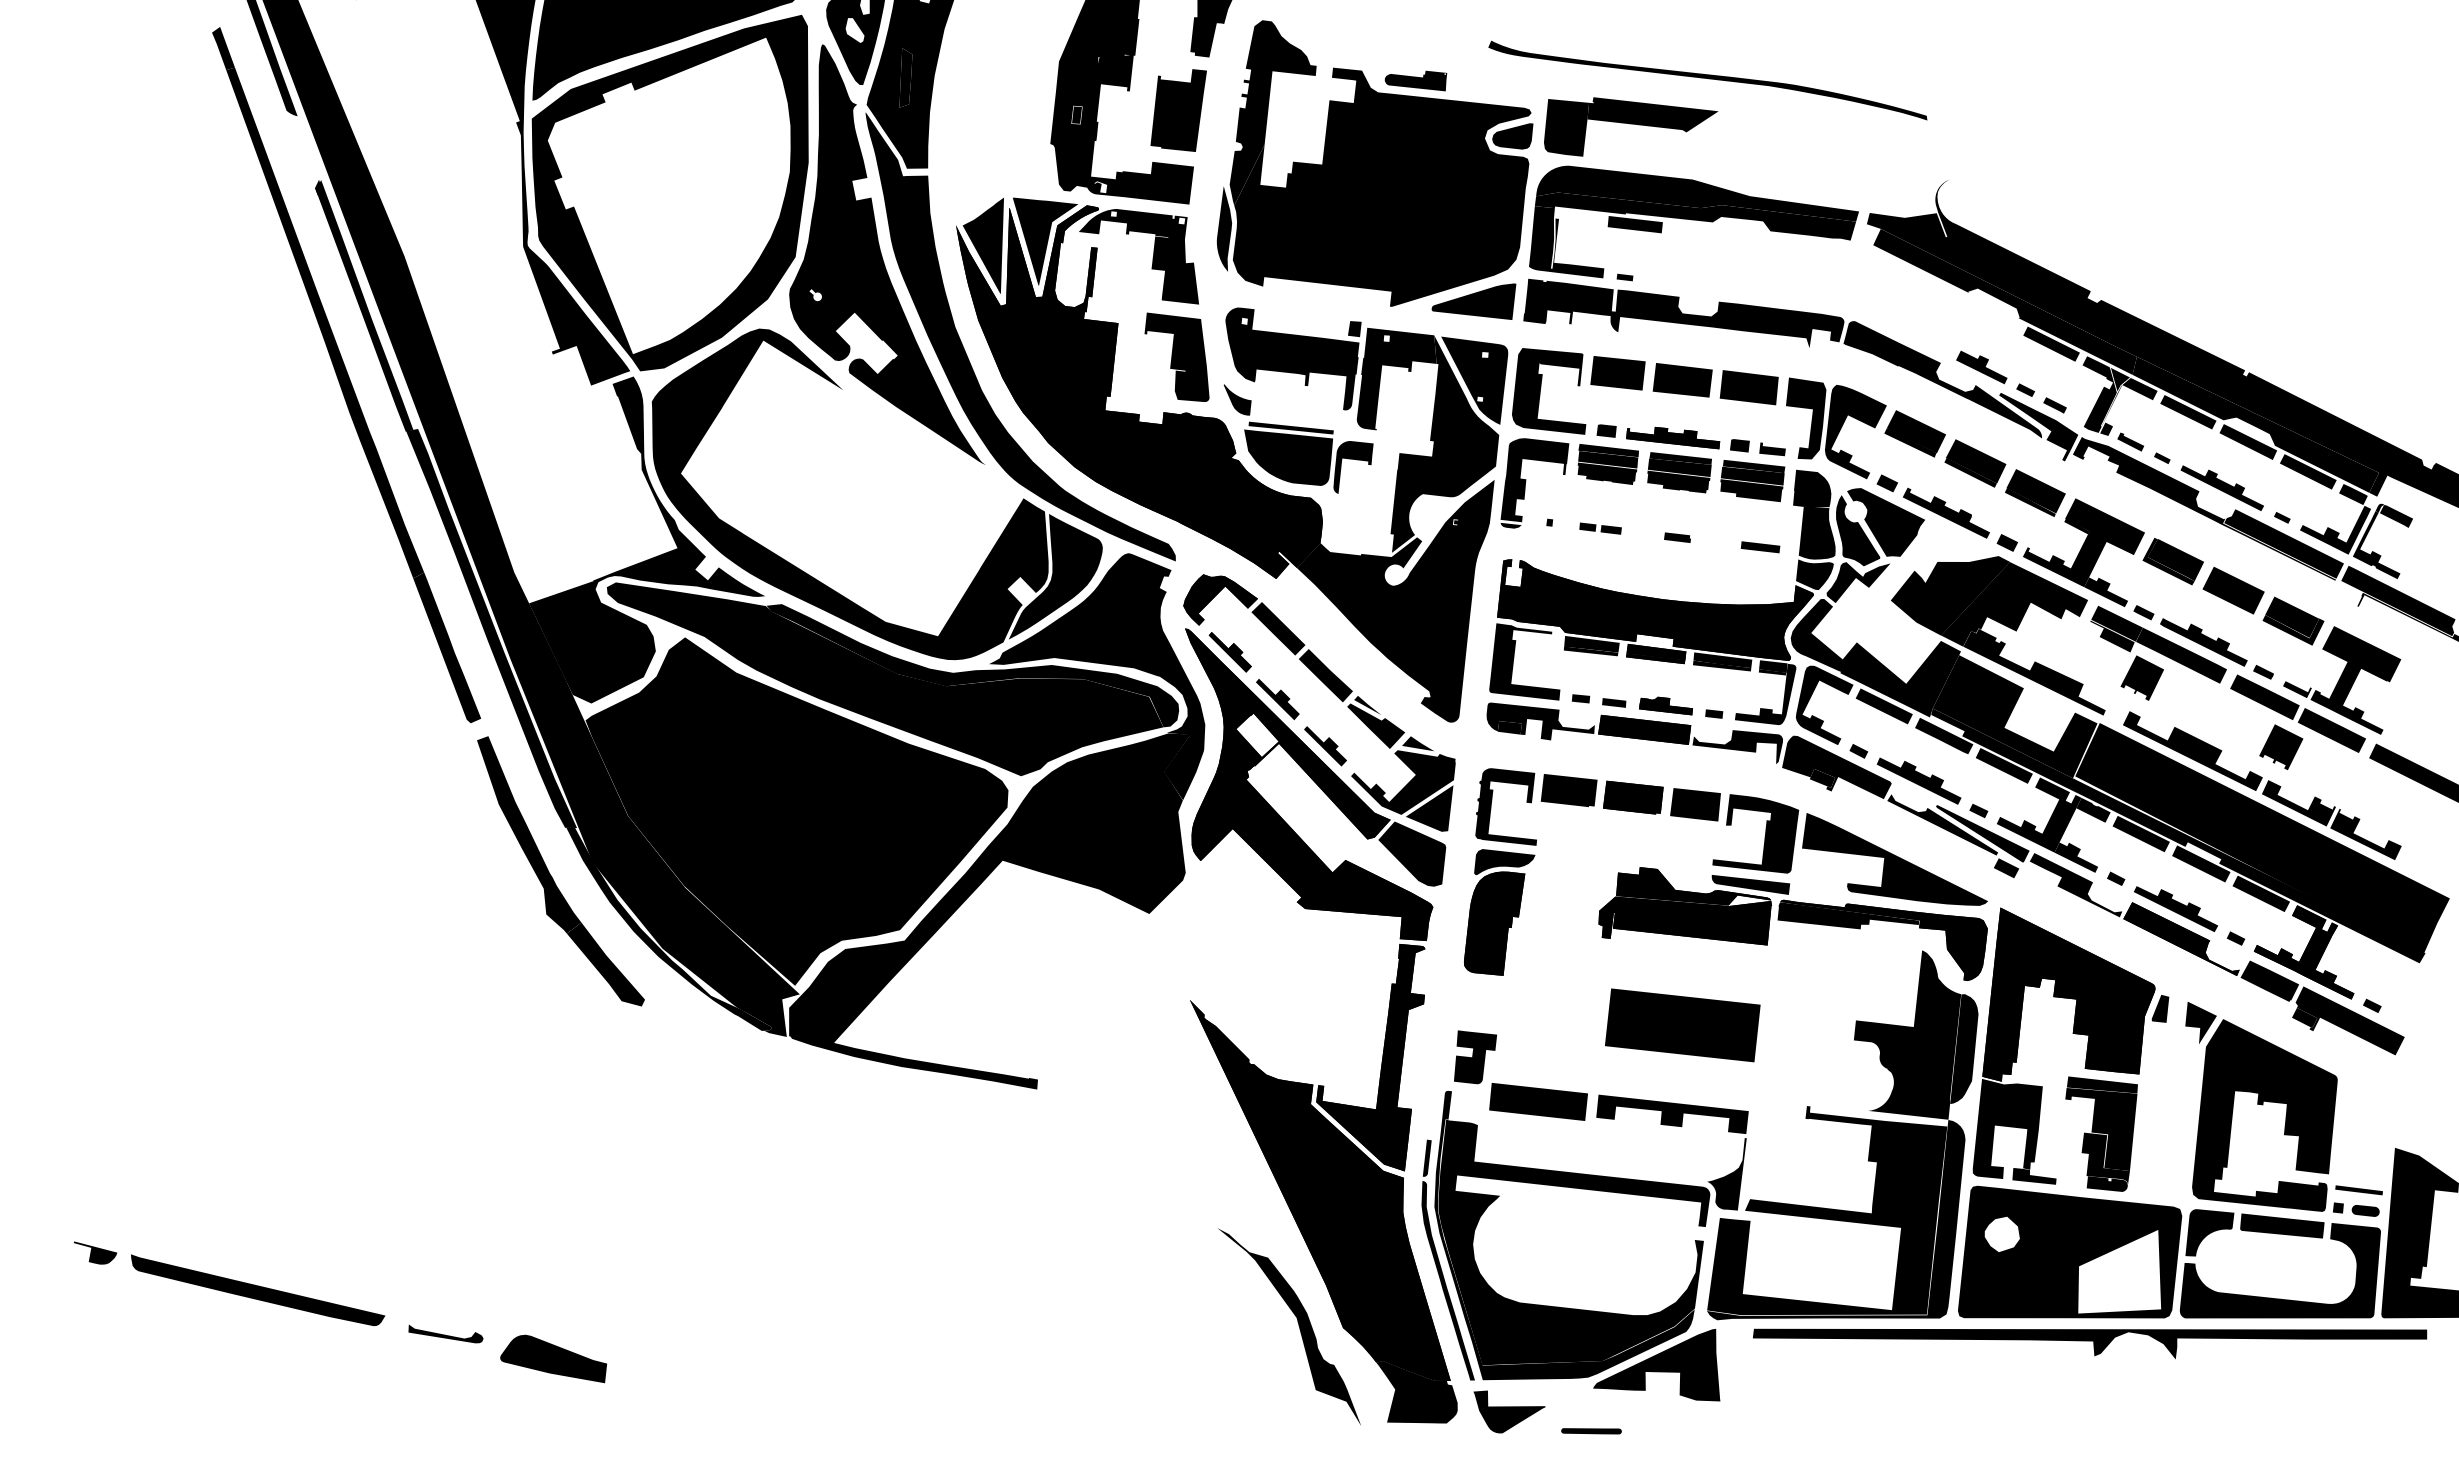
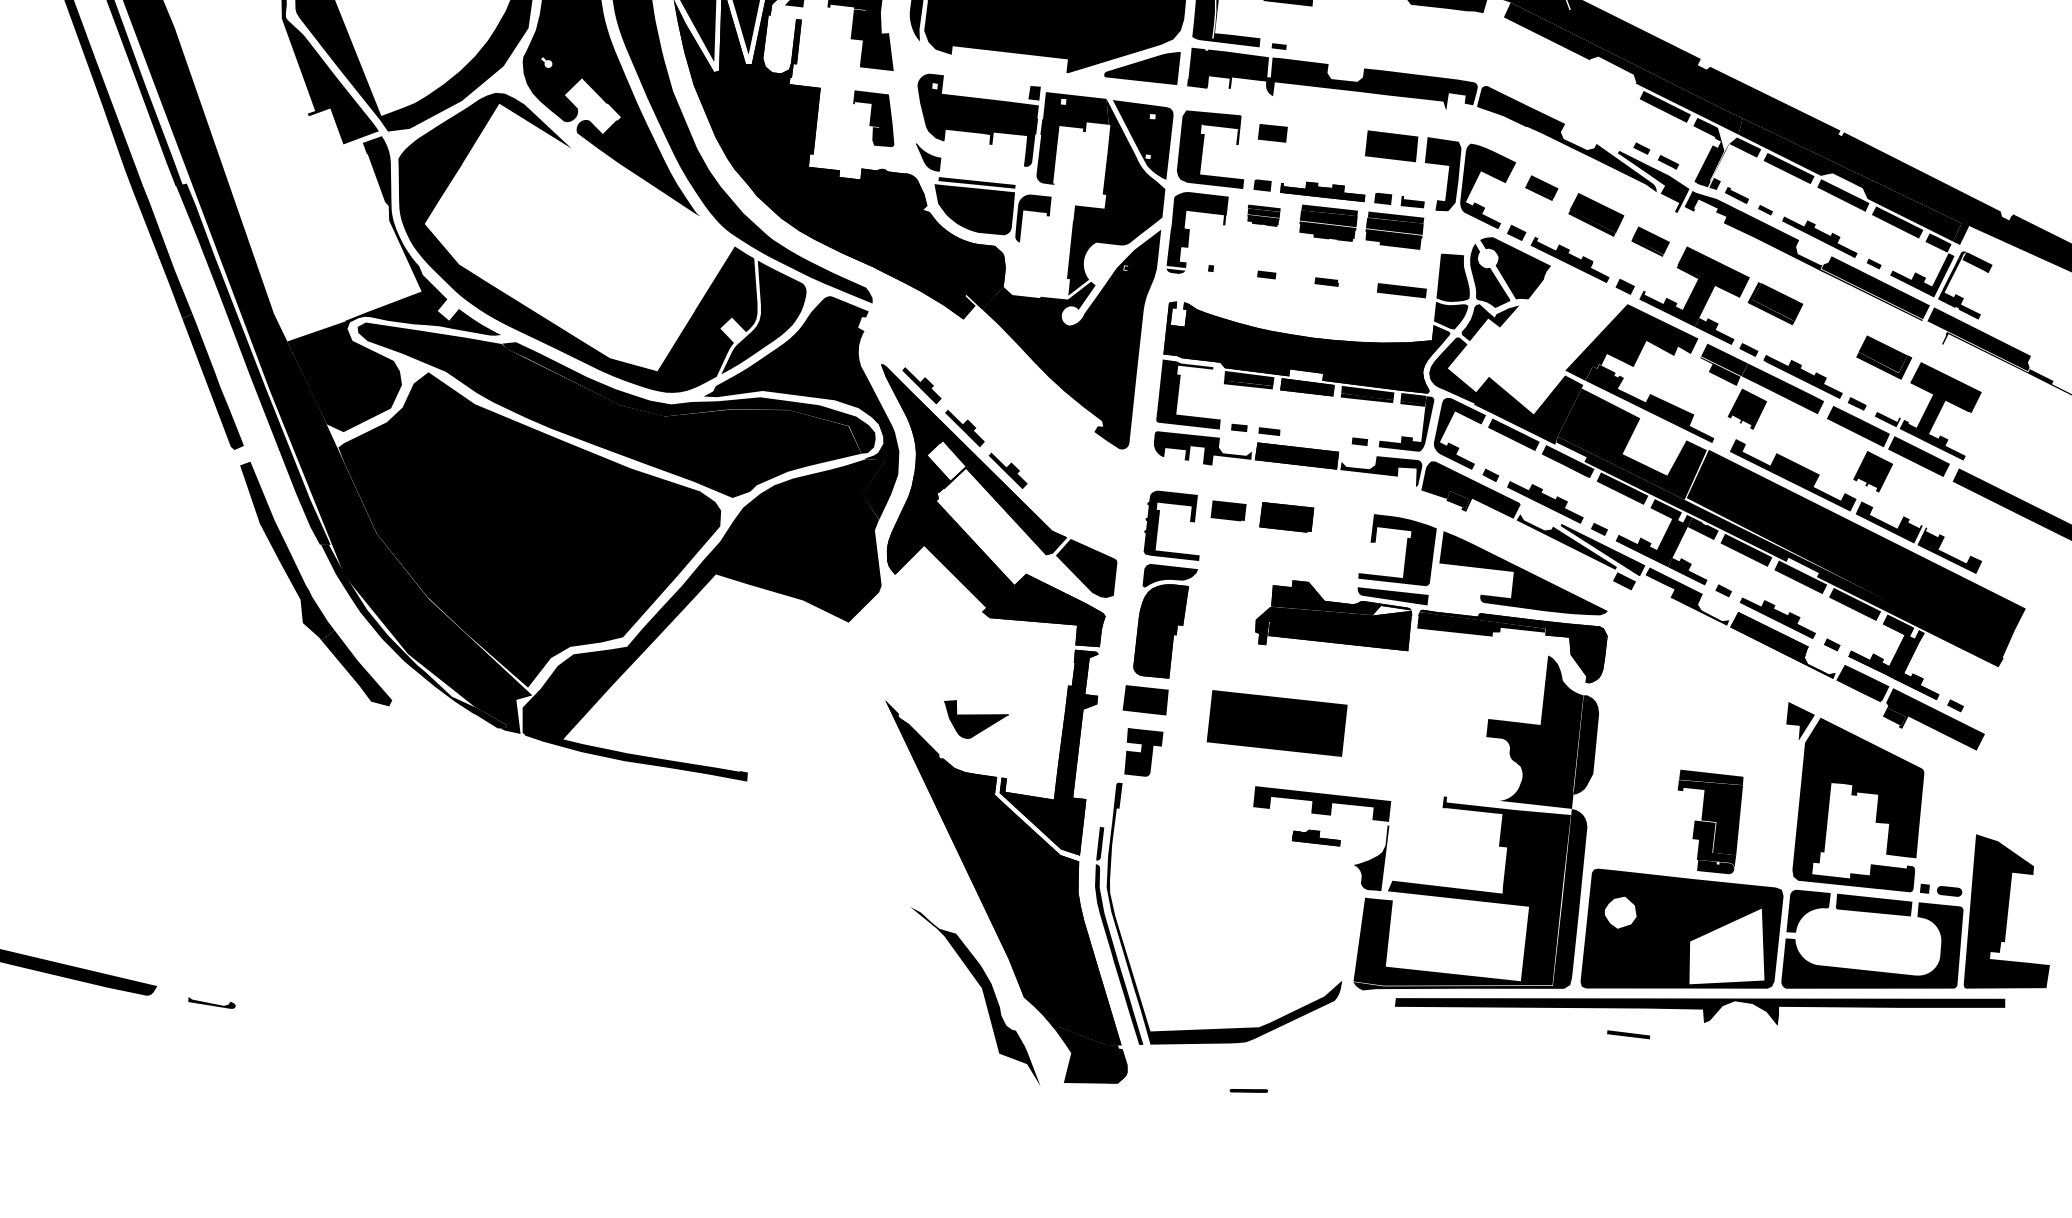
part: (1176, 356) -> (873, 118), size x0.7
fill: (1981, 367) -> (1601, 128), removed
part: (1617, 373) -> (1272, 133), size x0.6
fill: (1682, 379) -> (1331, 138), removed
fill: (2119, 379) -> (1726, 138), removed
part: (1914, 433) -> (1541, 187), size x0.6
part: (1607, 464) -> (1263, 215), size x0.6
fill: (1812, 488) -> (1448, 237), removed
part: (2035, 492) -> (1650, 241), size x0.7
fill: (1587, 526) -> (1245, 271), removed
part: (1760, 547) -> (1401, 290), size x1.4
fill: (2233, 590) -> (1829, 329), removed
fill: (1950, 595) -> (1573, 334), removed
part: (1330, 690) -> (1012, 420), removed
part: (1665, 705) -> (1315, 837), moved
fill: (1509, 727) -> (1174, 453), removed
part: (1568, 790) -> (1228, 510), size x0.7
part: (1695, 804) -> (1145, 700), moved
part: (1682, 1025) -> (1276, 723), moved
part: (2075, 1034) -> (1686, 731), removed
part: (1538, 1101) -> (1200, 792), removed
part: (2358, 1190) -> (1628, 1034), moved
fill: (1574, 1242) -> (1233, 919), removed
part: (445, 1334) -> (211, 1003), size x0.7
part: (553, 1358) -> (309, 1024), removed
fill: (1656, 1364) -> (1307, 1030), removed
part: (1509, 1411) -> (976, 719), moved
part: (1591, 1431) -> (1248, 1091), size x0.7

